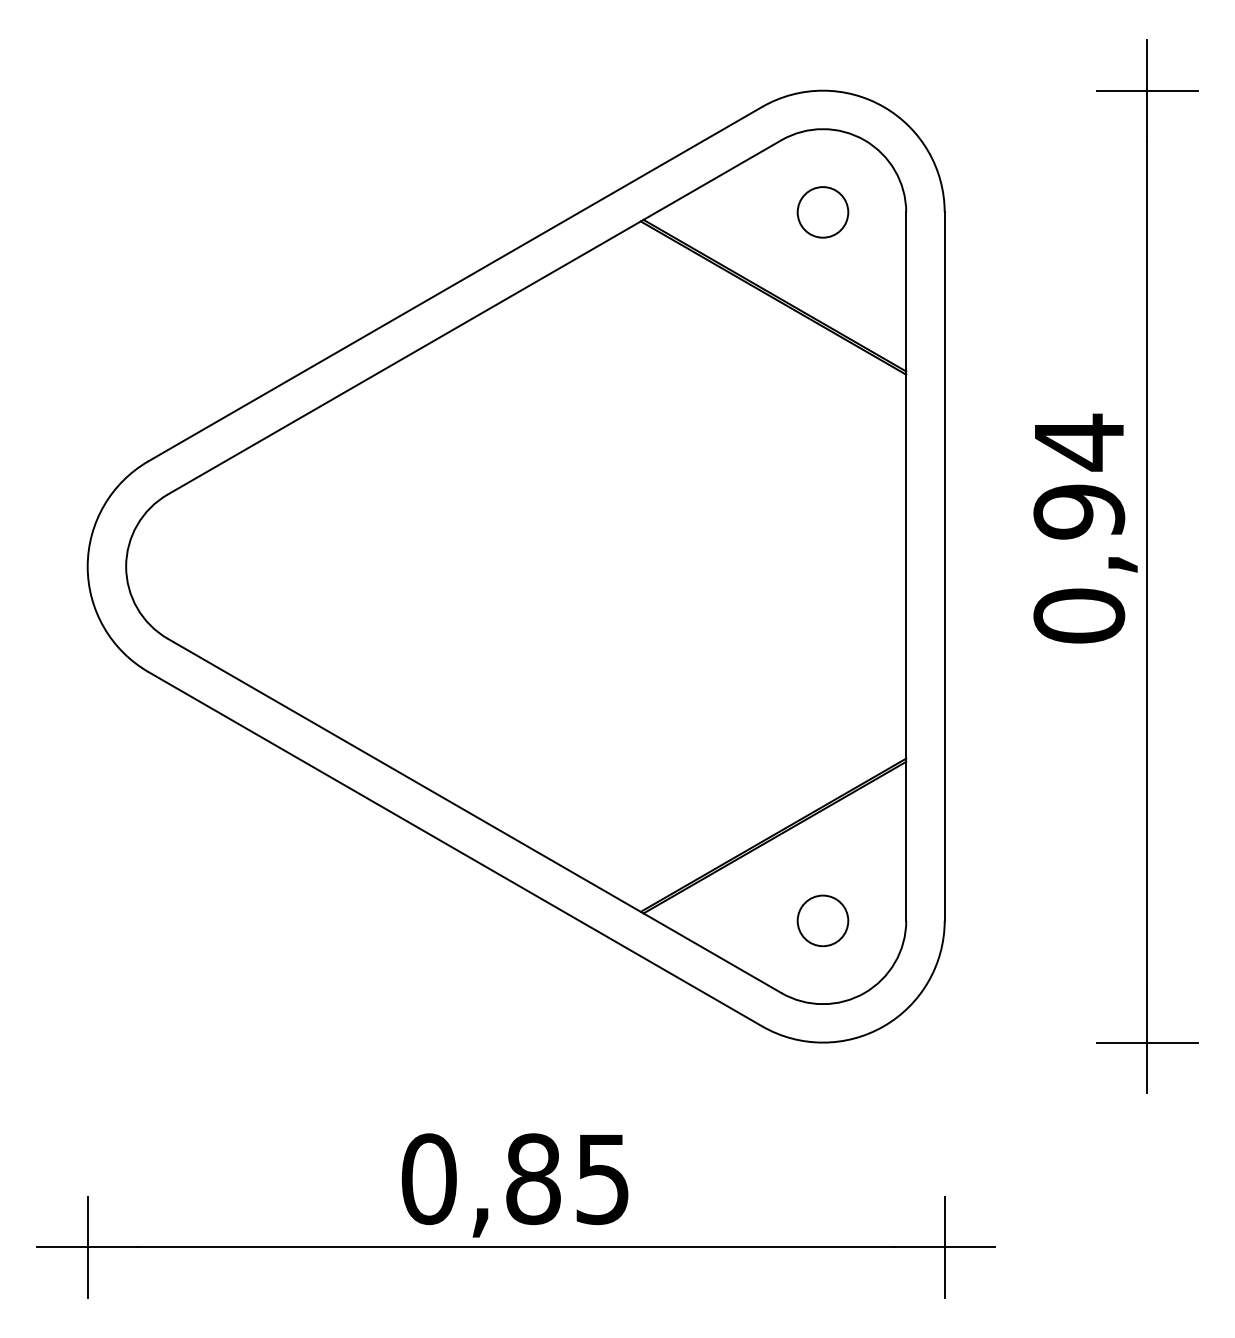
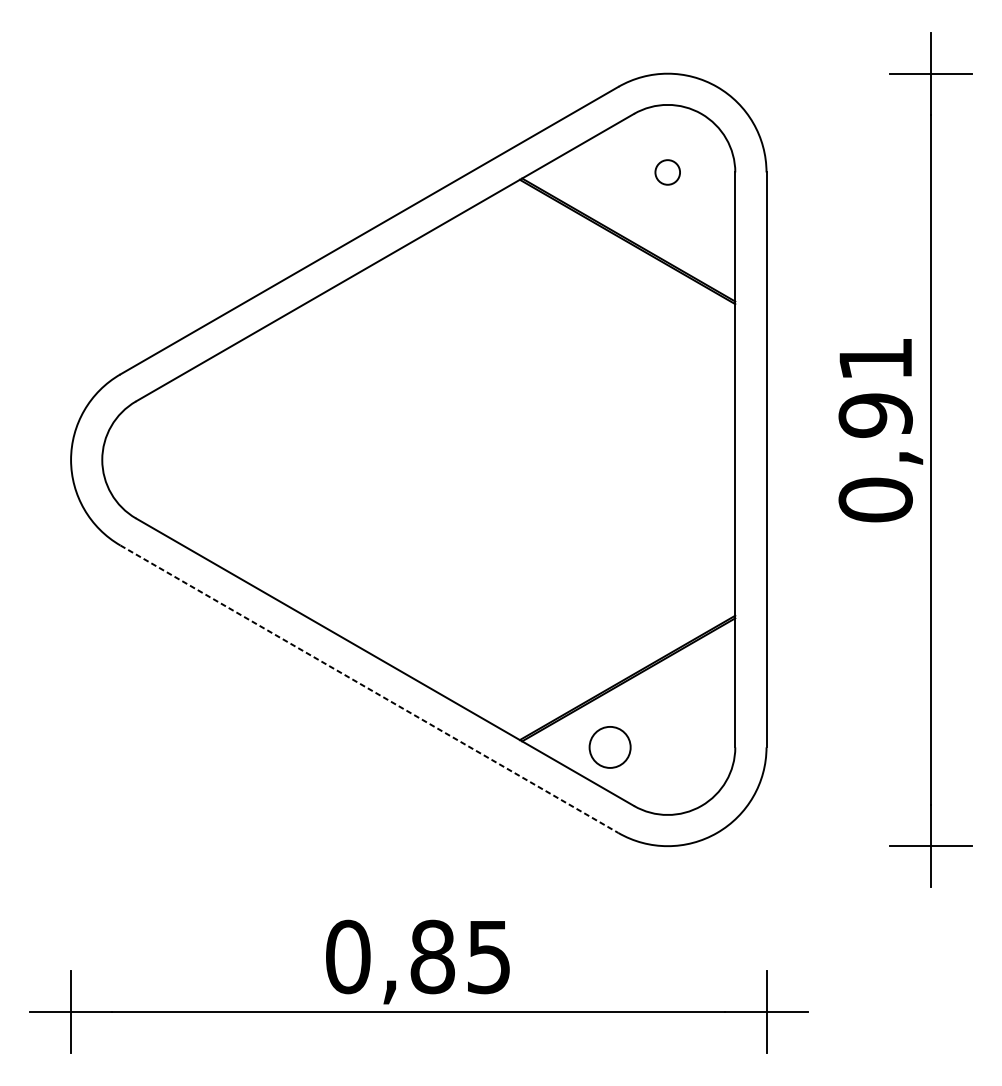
circle: (822, 212) -> (667, 172), size x0.6
text: (1079, 442) -> (875, 359), 0,94 -> 0,91
line: (455, 849) -> (369, 689), solid -> dashed
circle: (822, 920) -> (609, 747), moved

